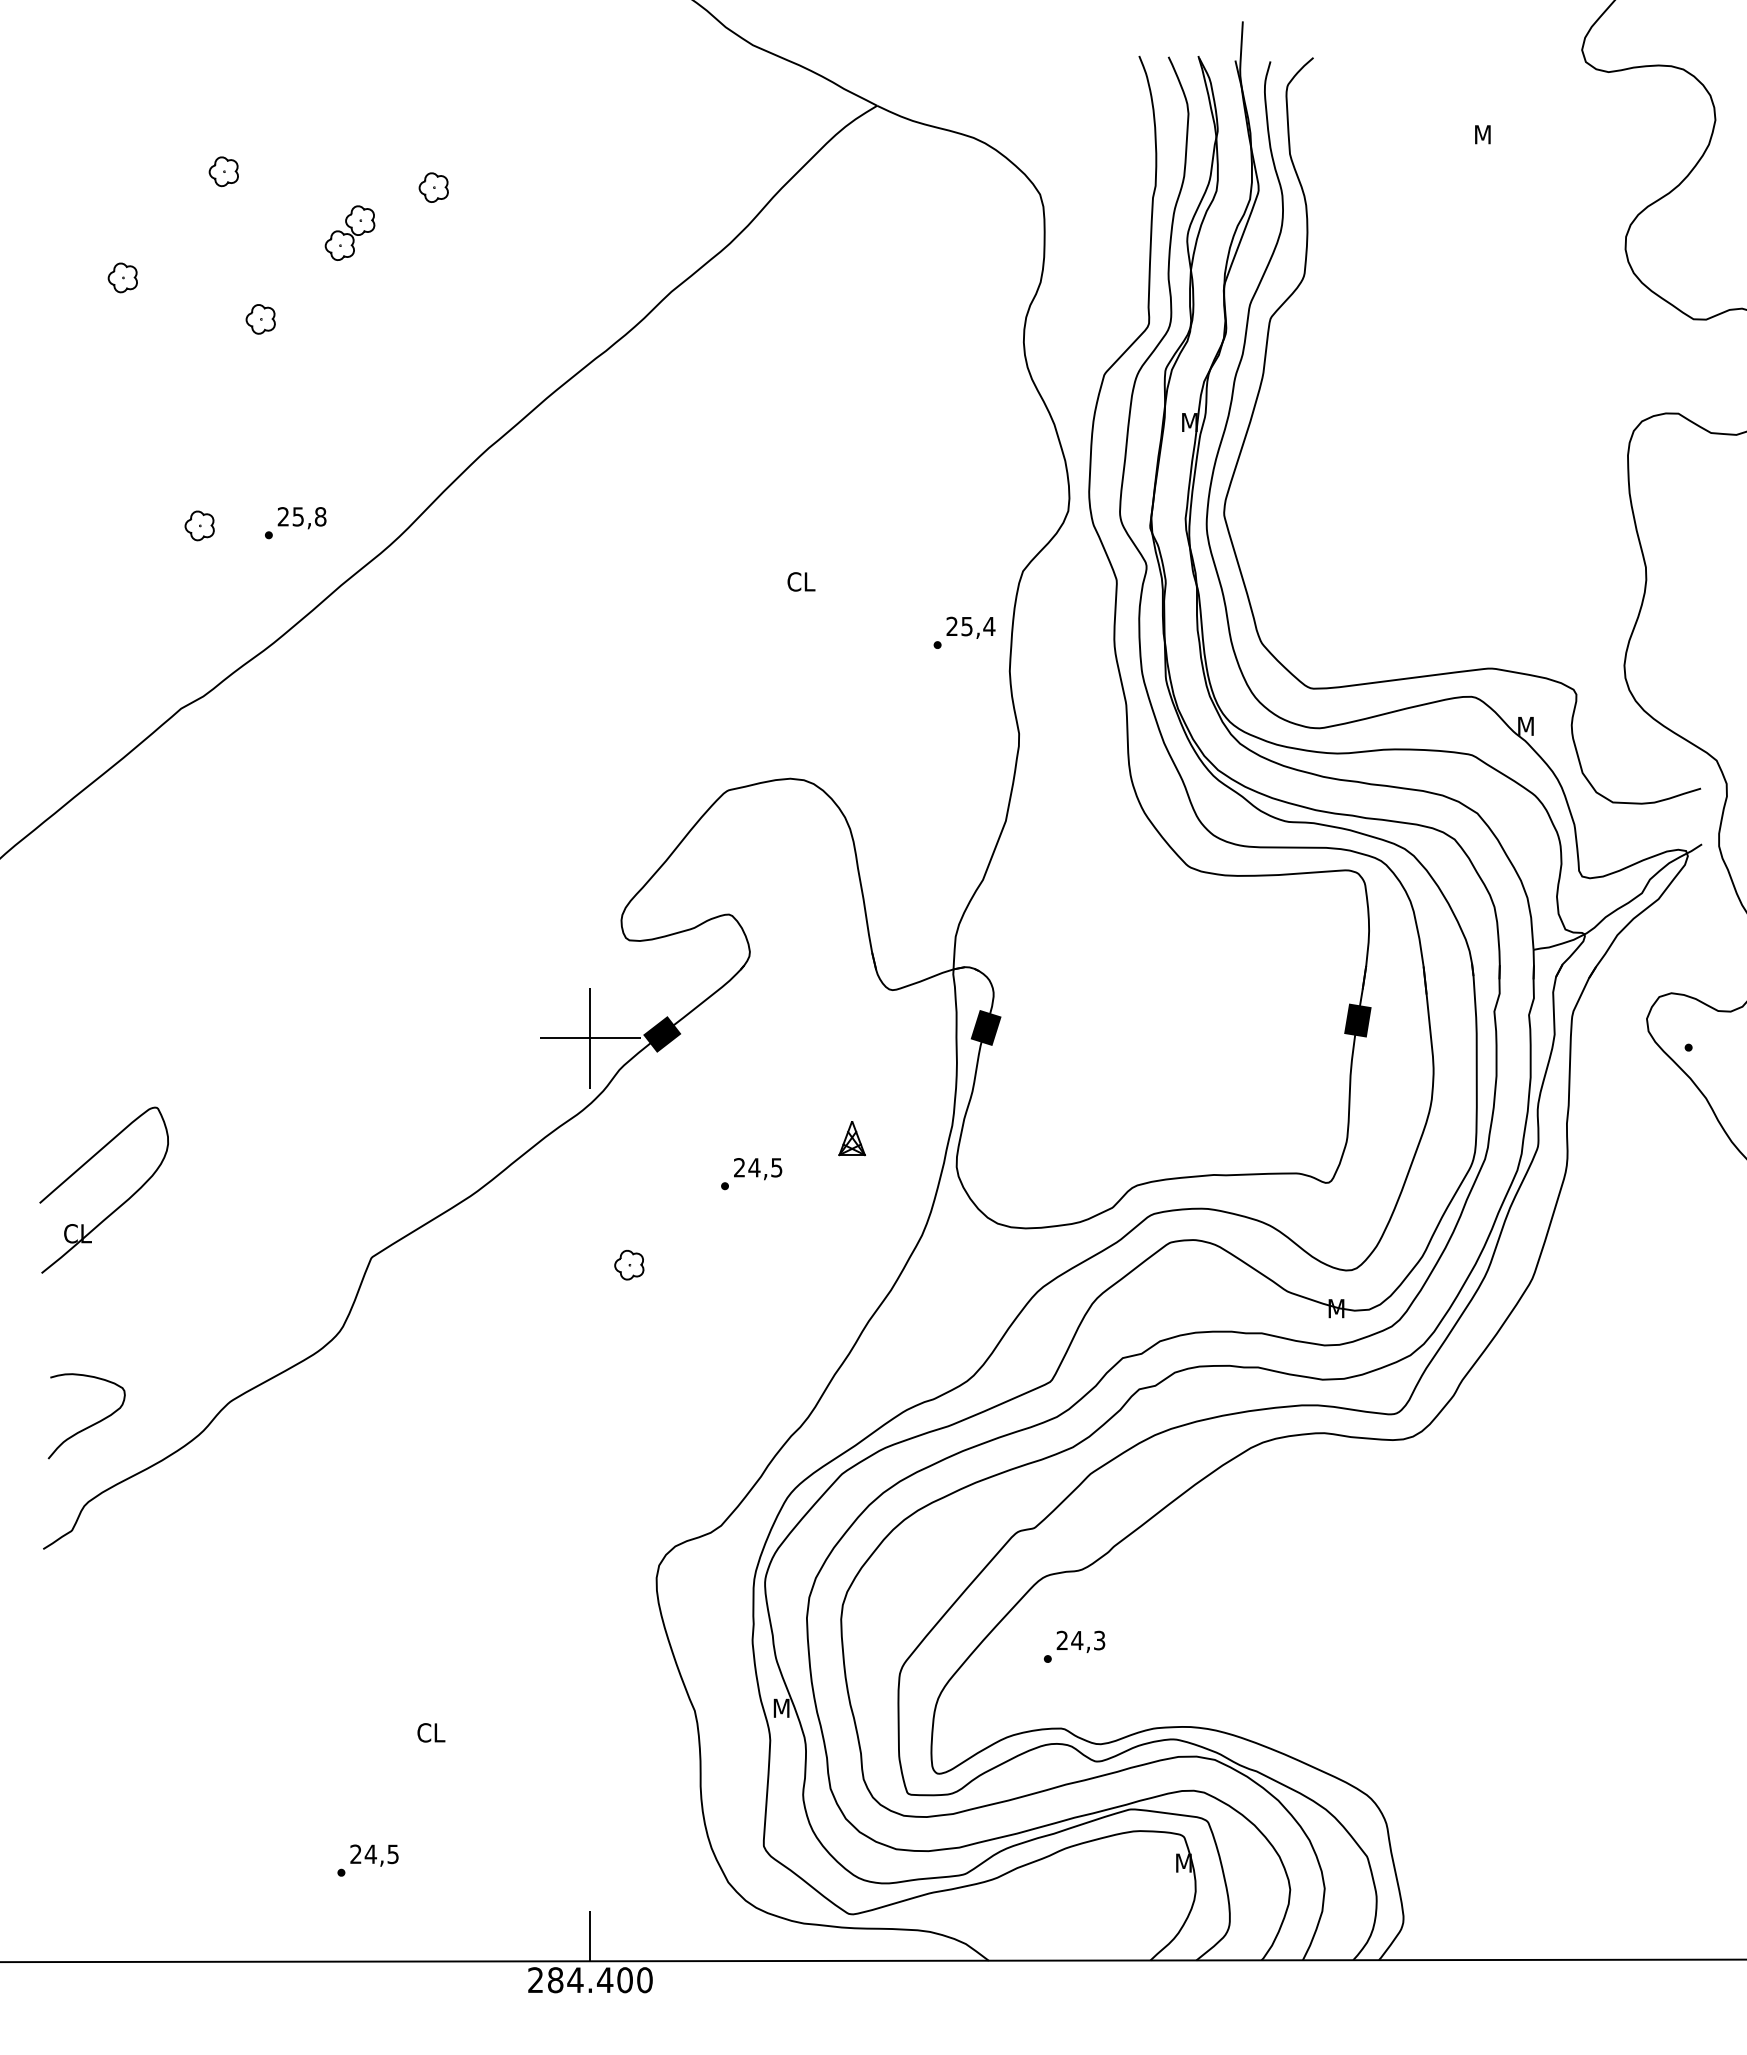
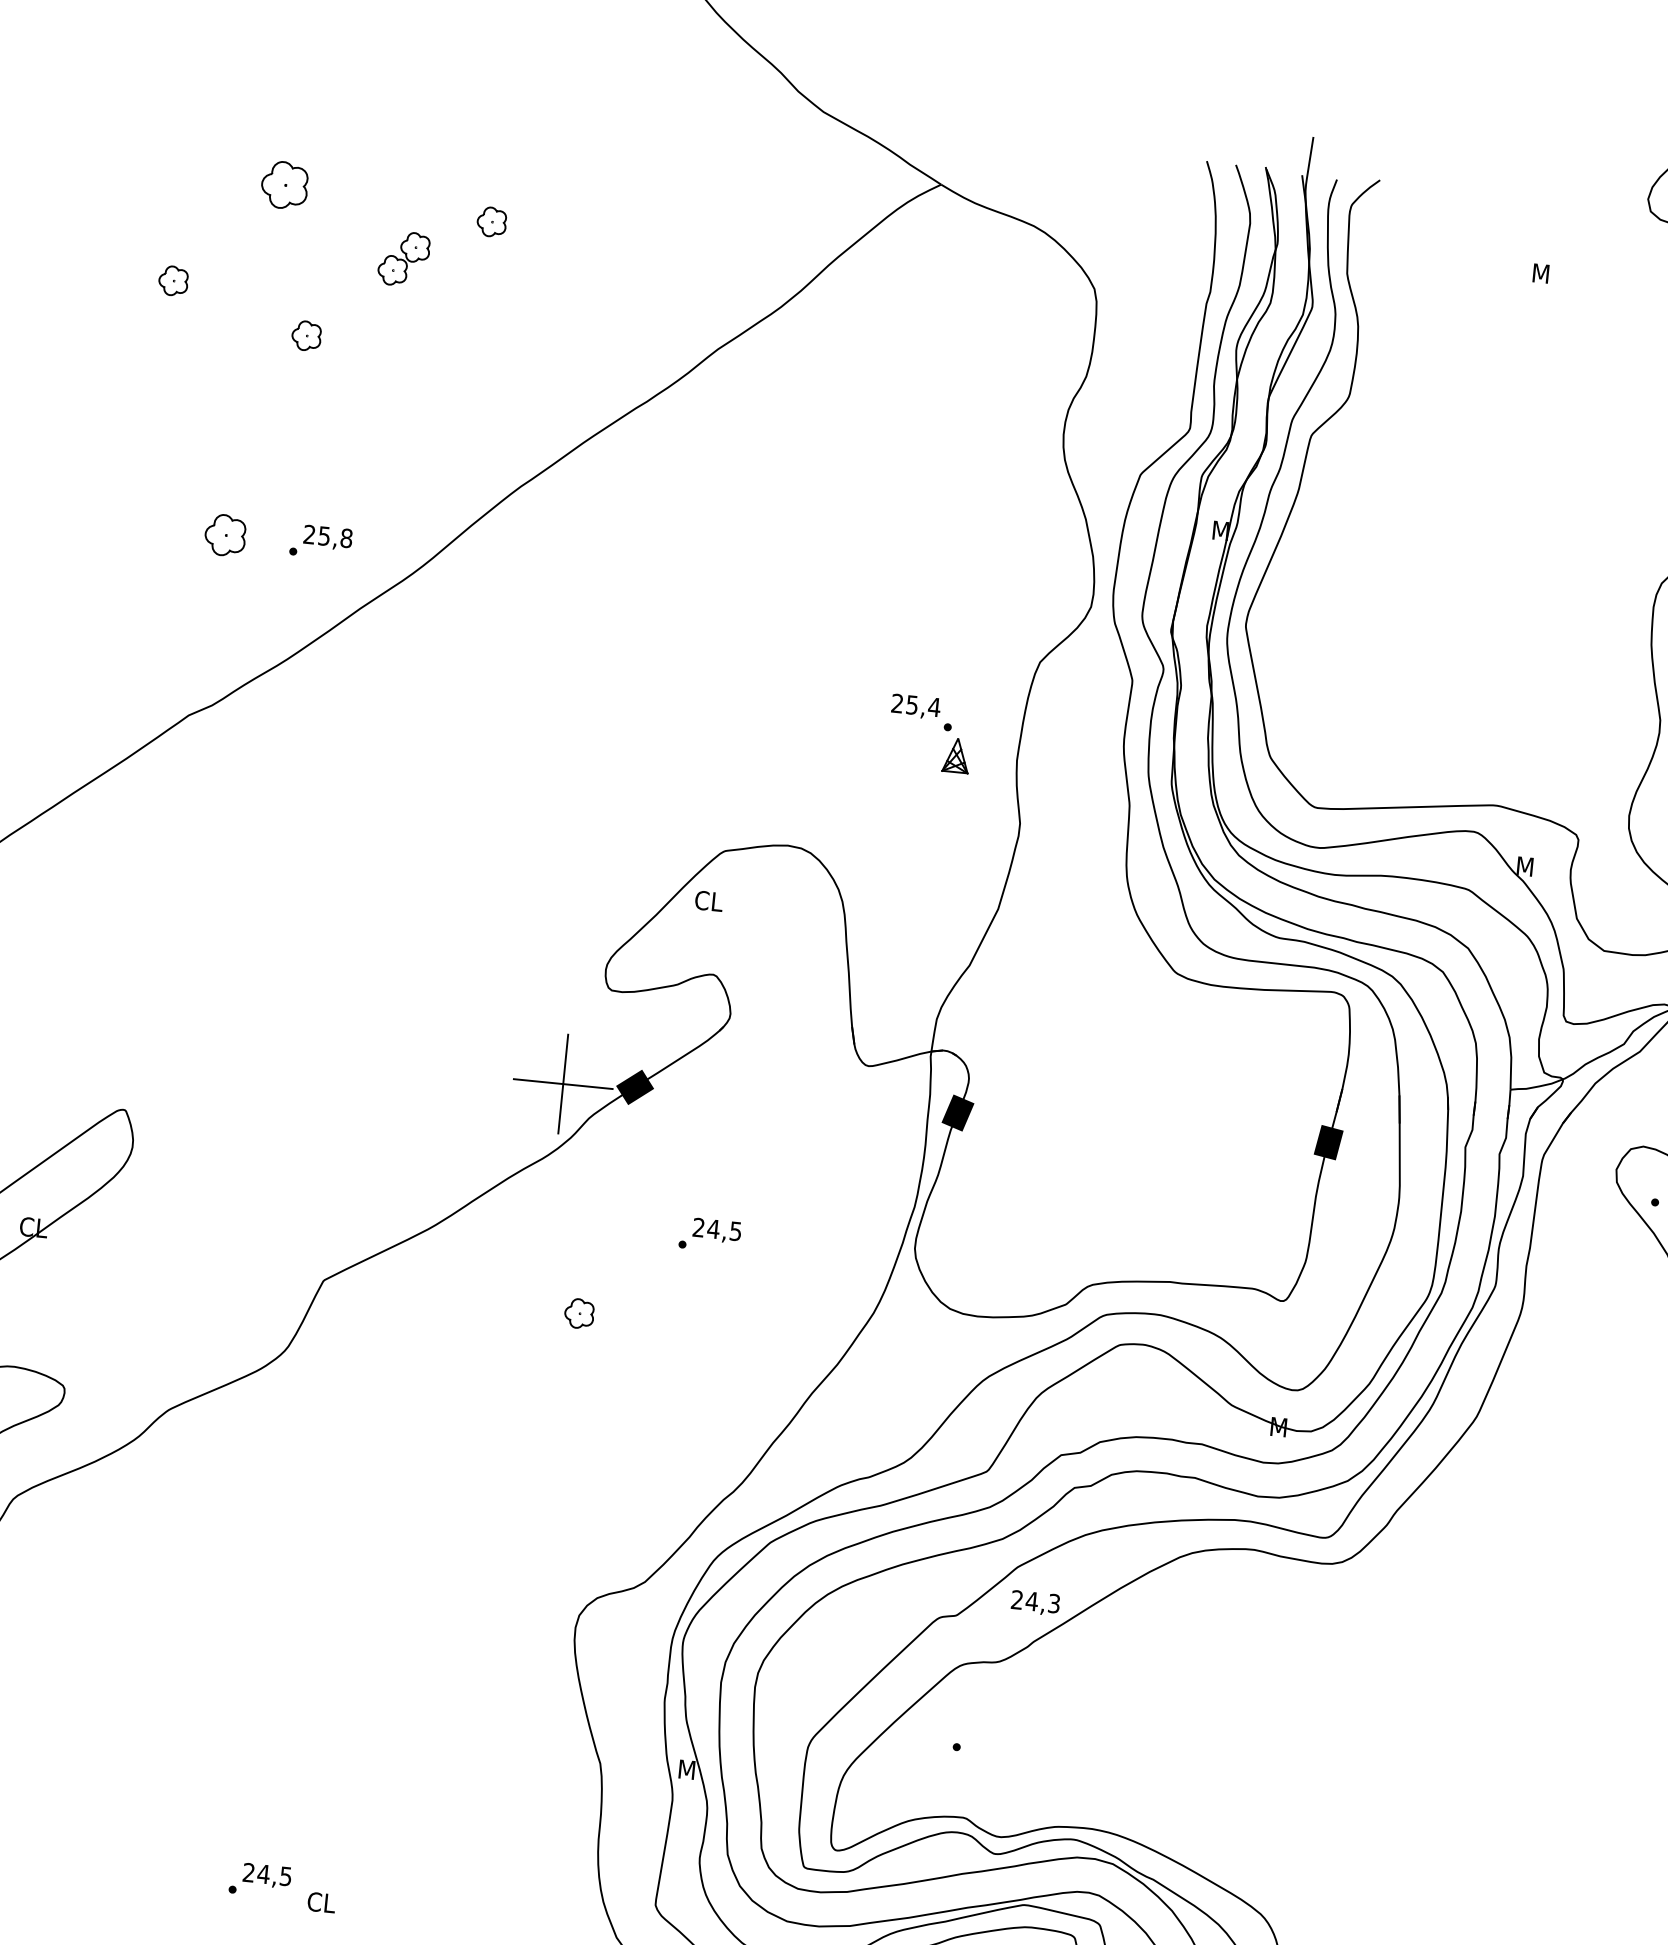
part: (223, 171) -> (284, 185), size x1.6
part: (199, 525) -> (225, 534), size x1.4
text: (801, 581) -> (709, 900), moved
text: (970, 627) -> (915, 706), moved
part: (851, 1138) -> (955, 755), moved
text: (1080, 1641) -> (1035, 1602), moved
text: (431, 1732) -> (321, 1902), moved

